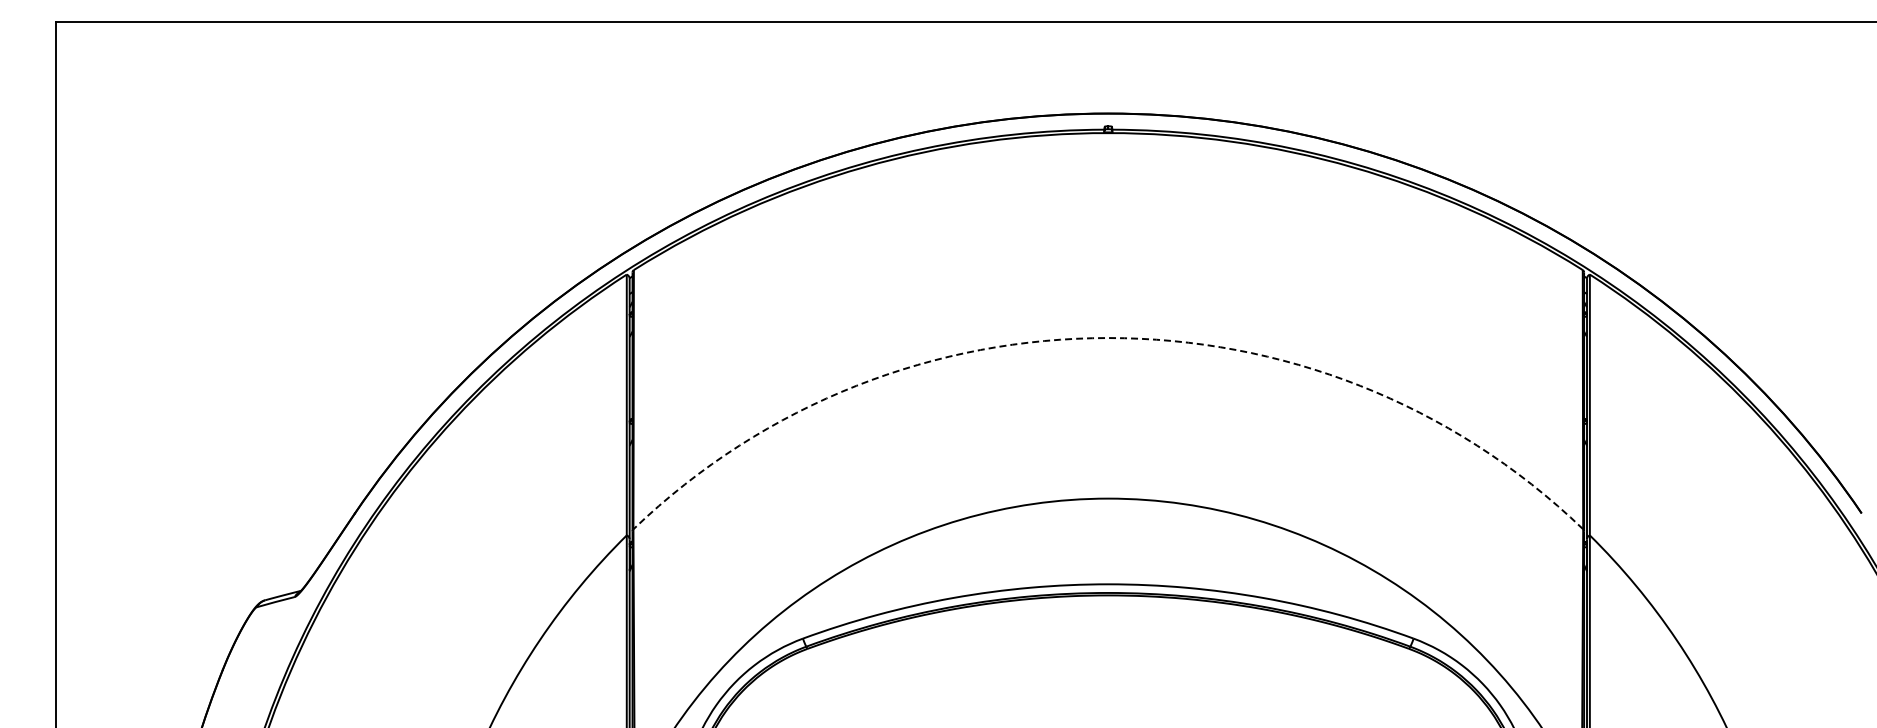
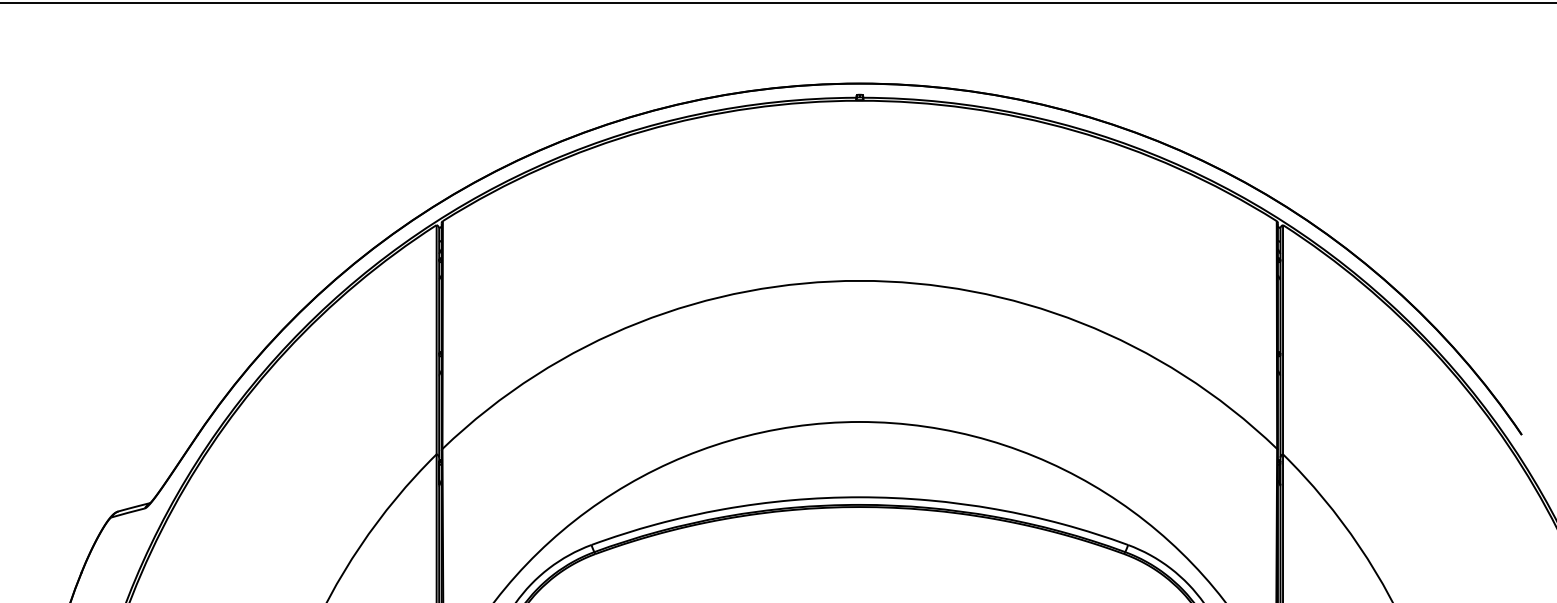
arc: (1108, 338) -> (859, 281), dashed -> solid

